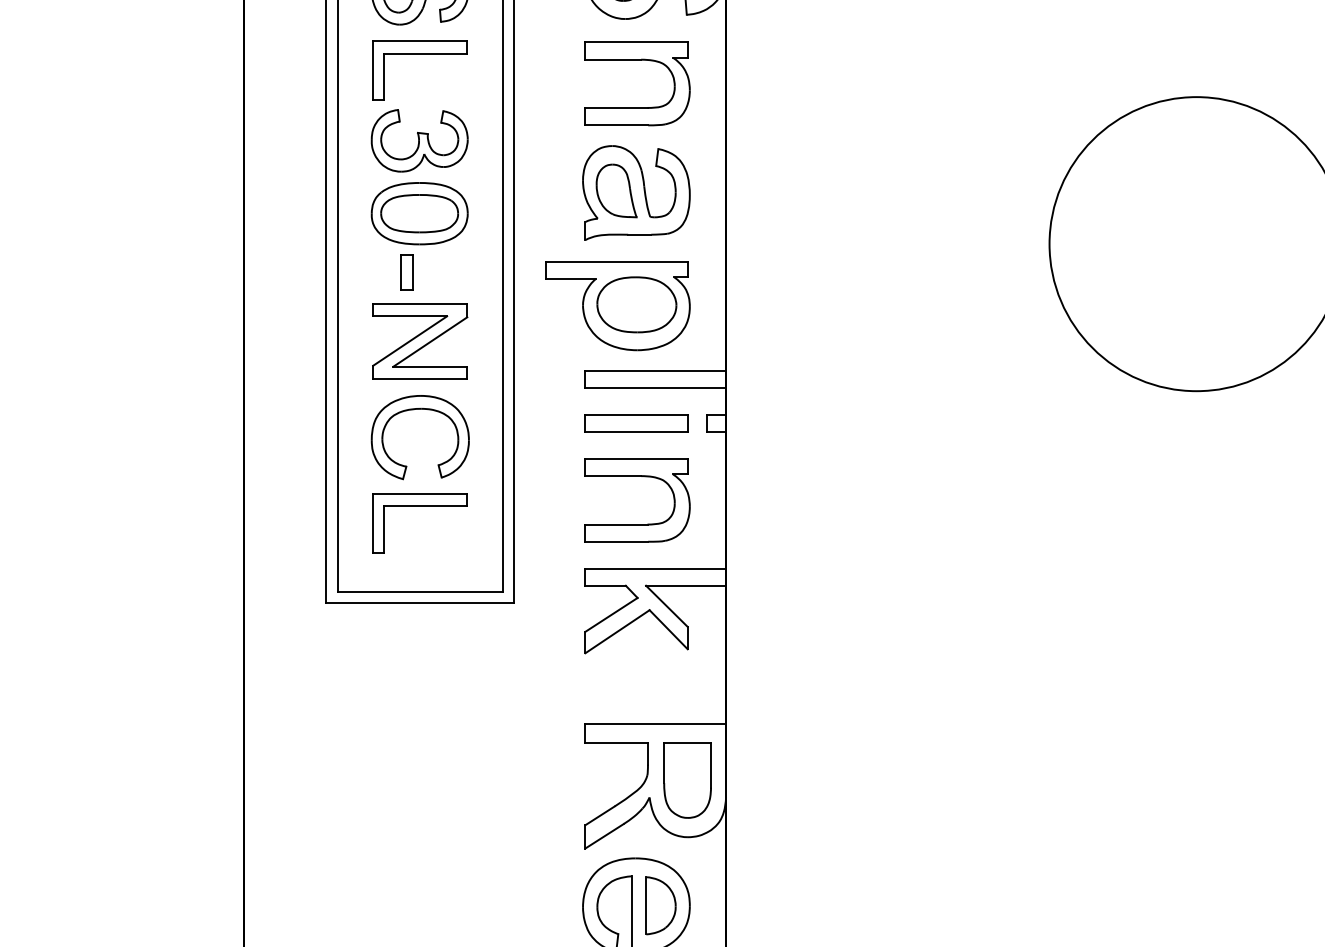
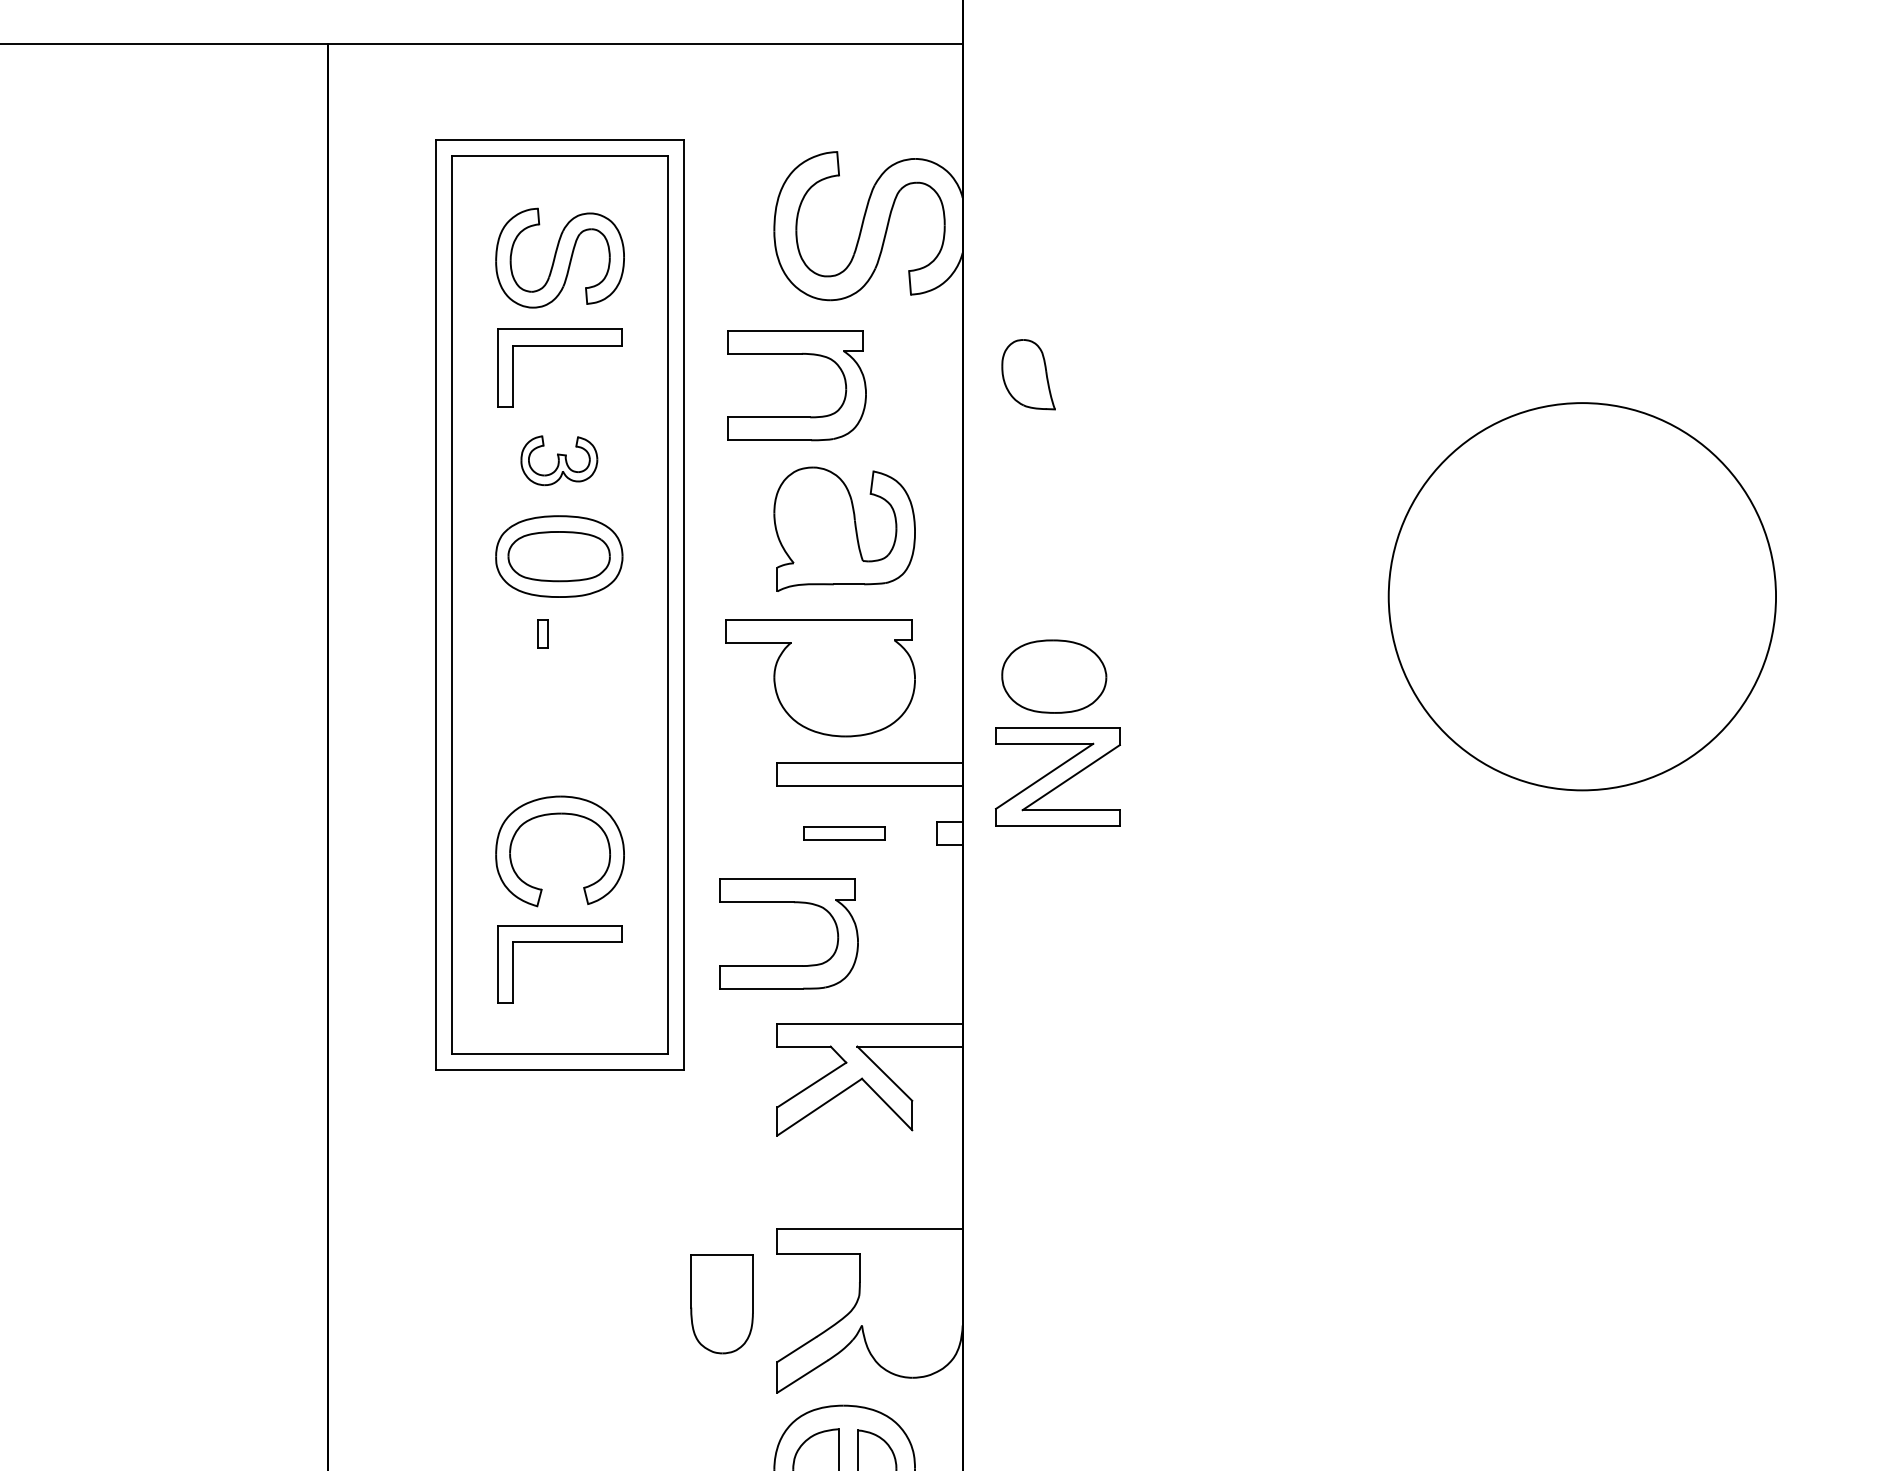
part: (637, 60) -> (796, 354), moved
part: (419, 140) -> (559, 460), size x0.6
part: (616, 190) -> (1028, 374), moved
part: (406, 272) -> (542, 633), size x0.6
part: (637, 304) -> (1054, 676), moved
part: (419, 341) -> (1057, 776), moved
part: (636, 423) -> (844, 833), size x0.6
part: (641, 477) -> (794, 903), moved
part: (687, 780) -> (721, 1304), moved

